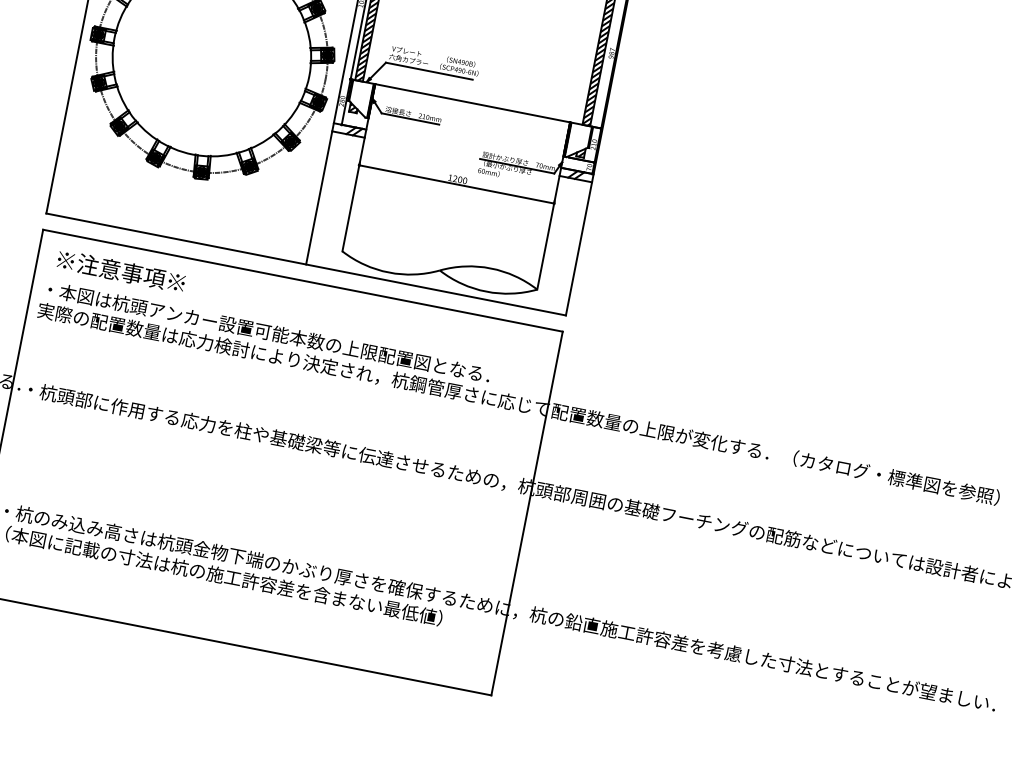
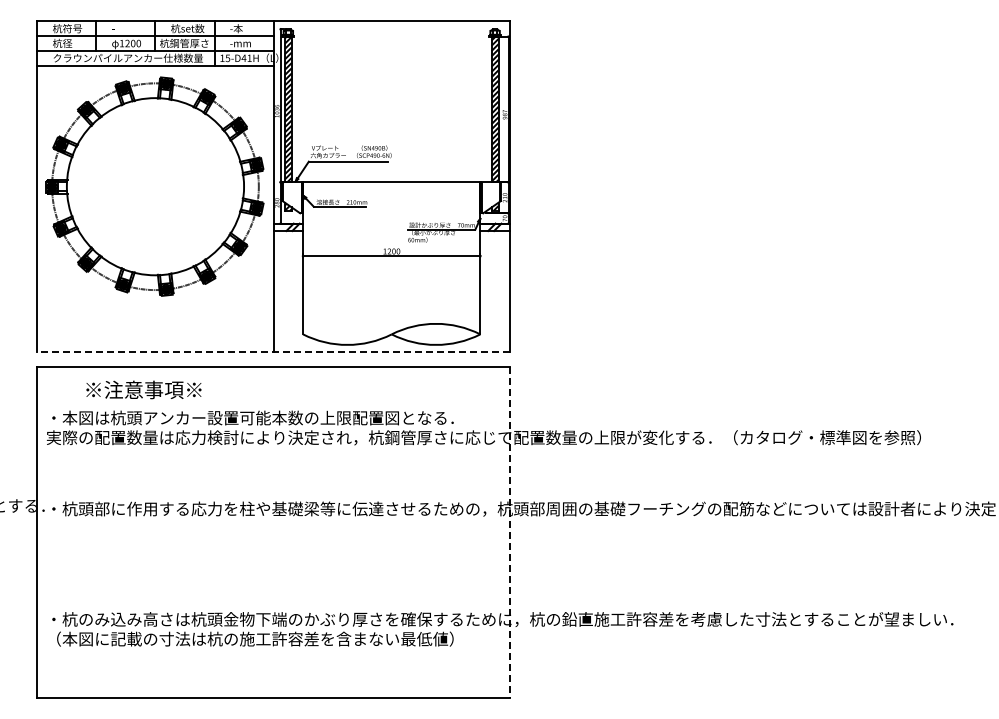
line: (305, 264) -> (273, 352), solid -> dashed
text: (120, 270) -> (143, 389), moved
line: (526, 513) -> (509, 532), solid -> dashed

